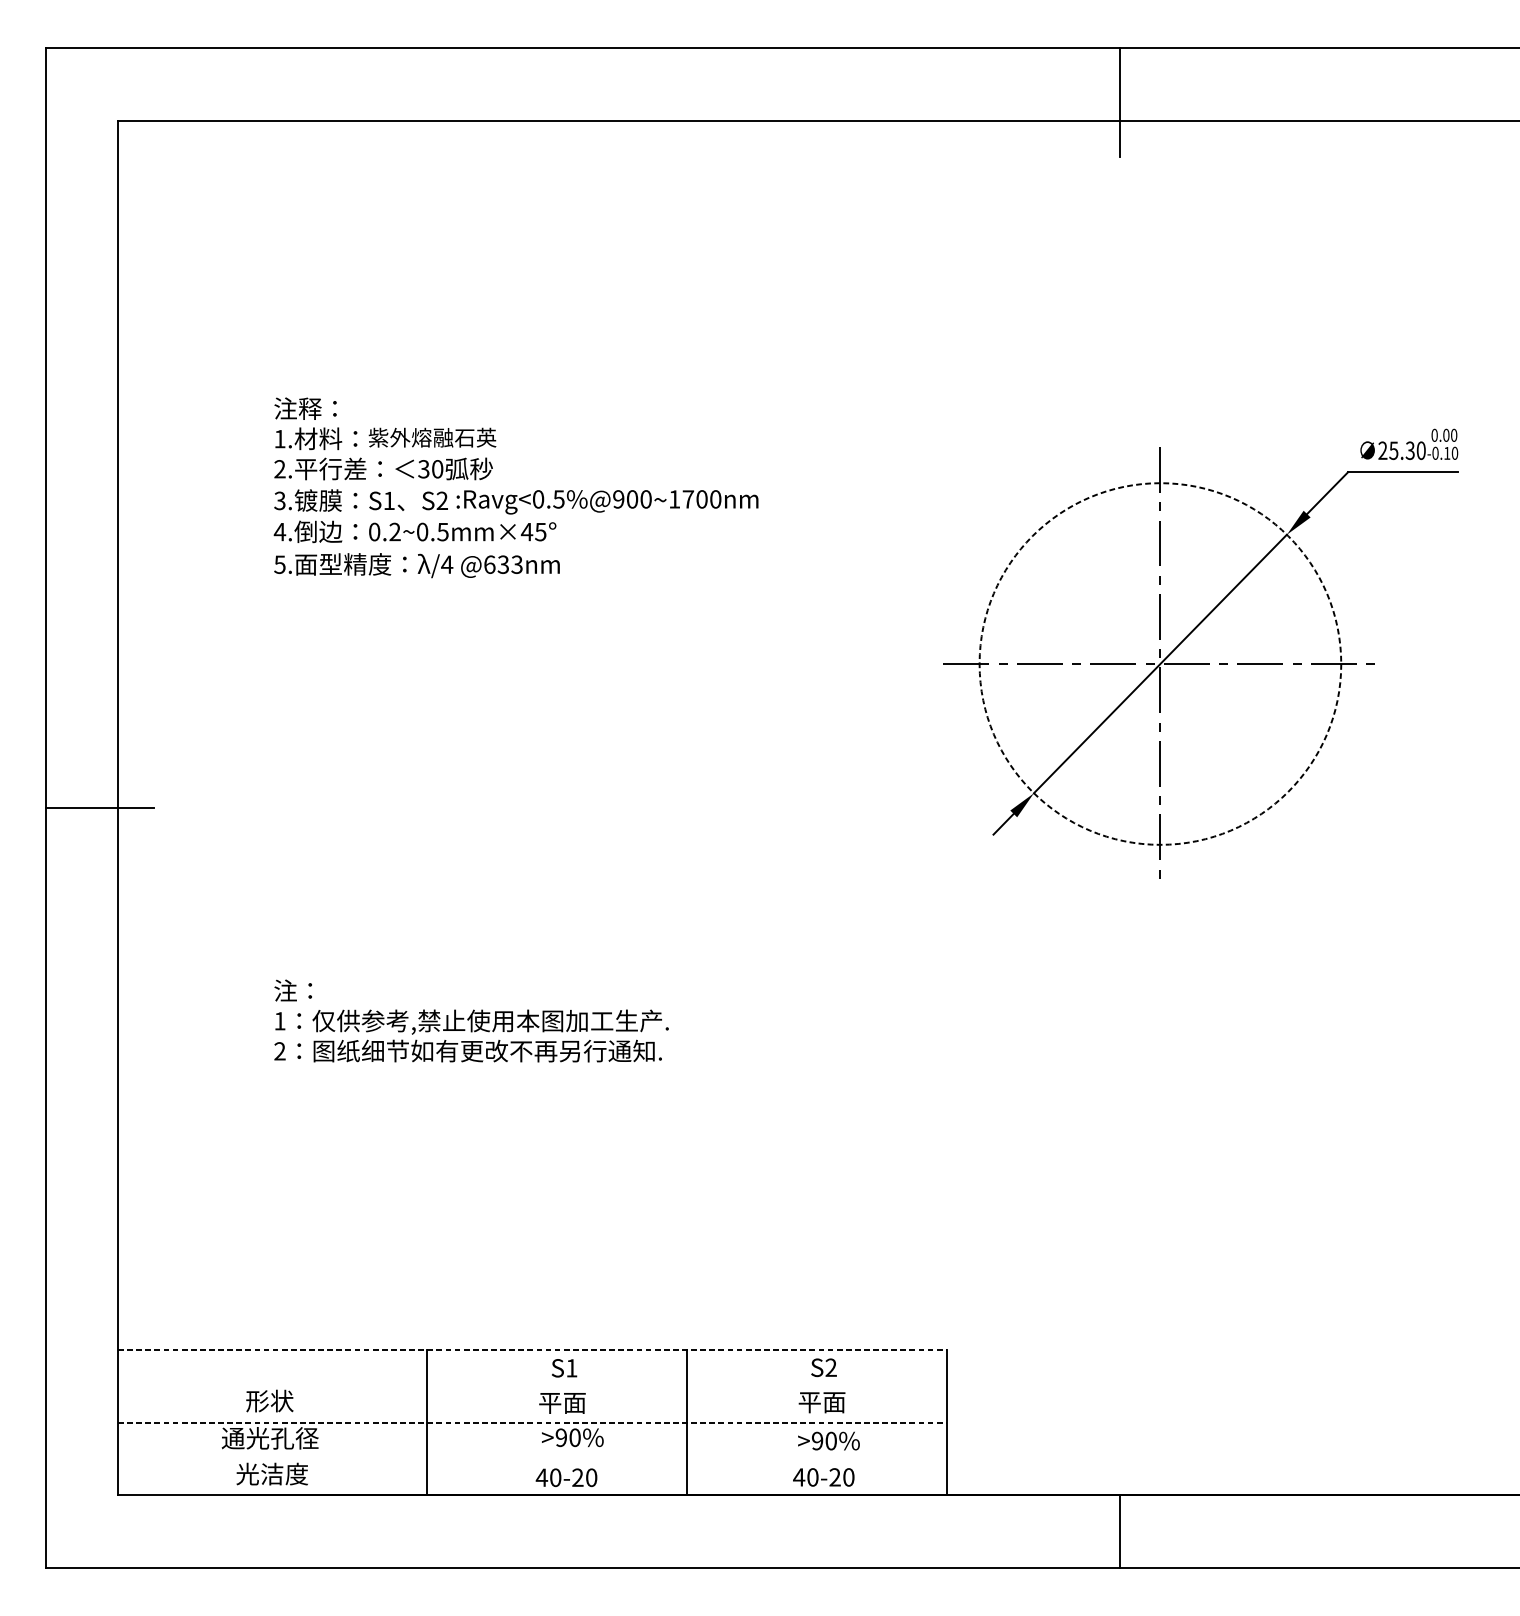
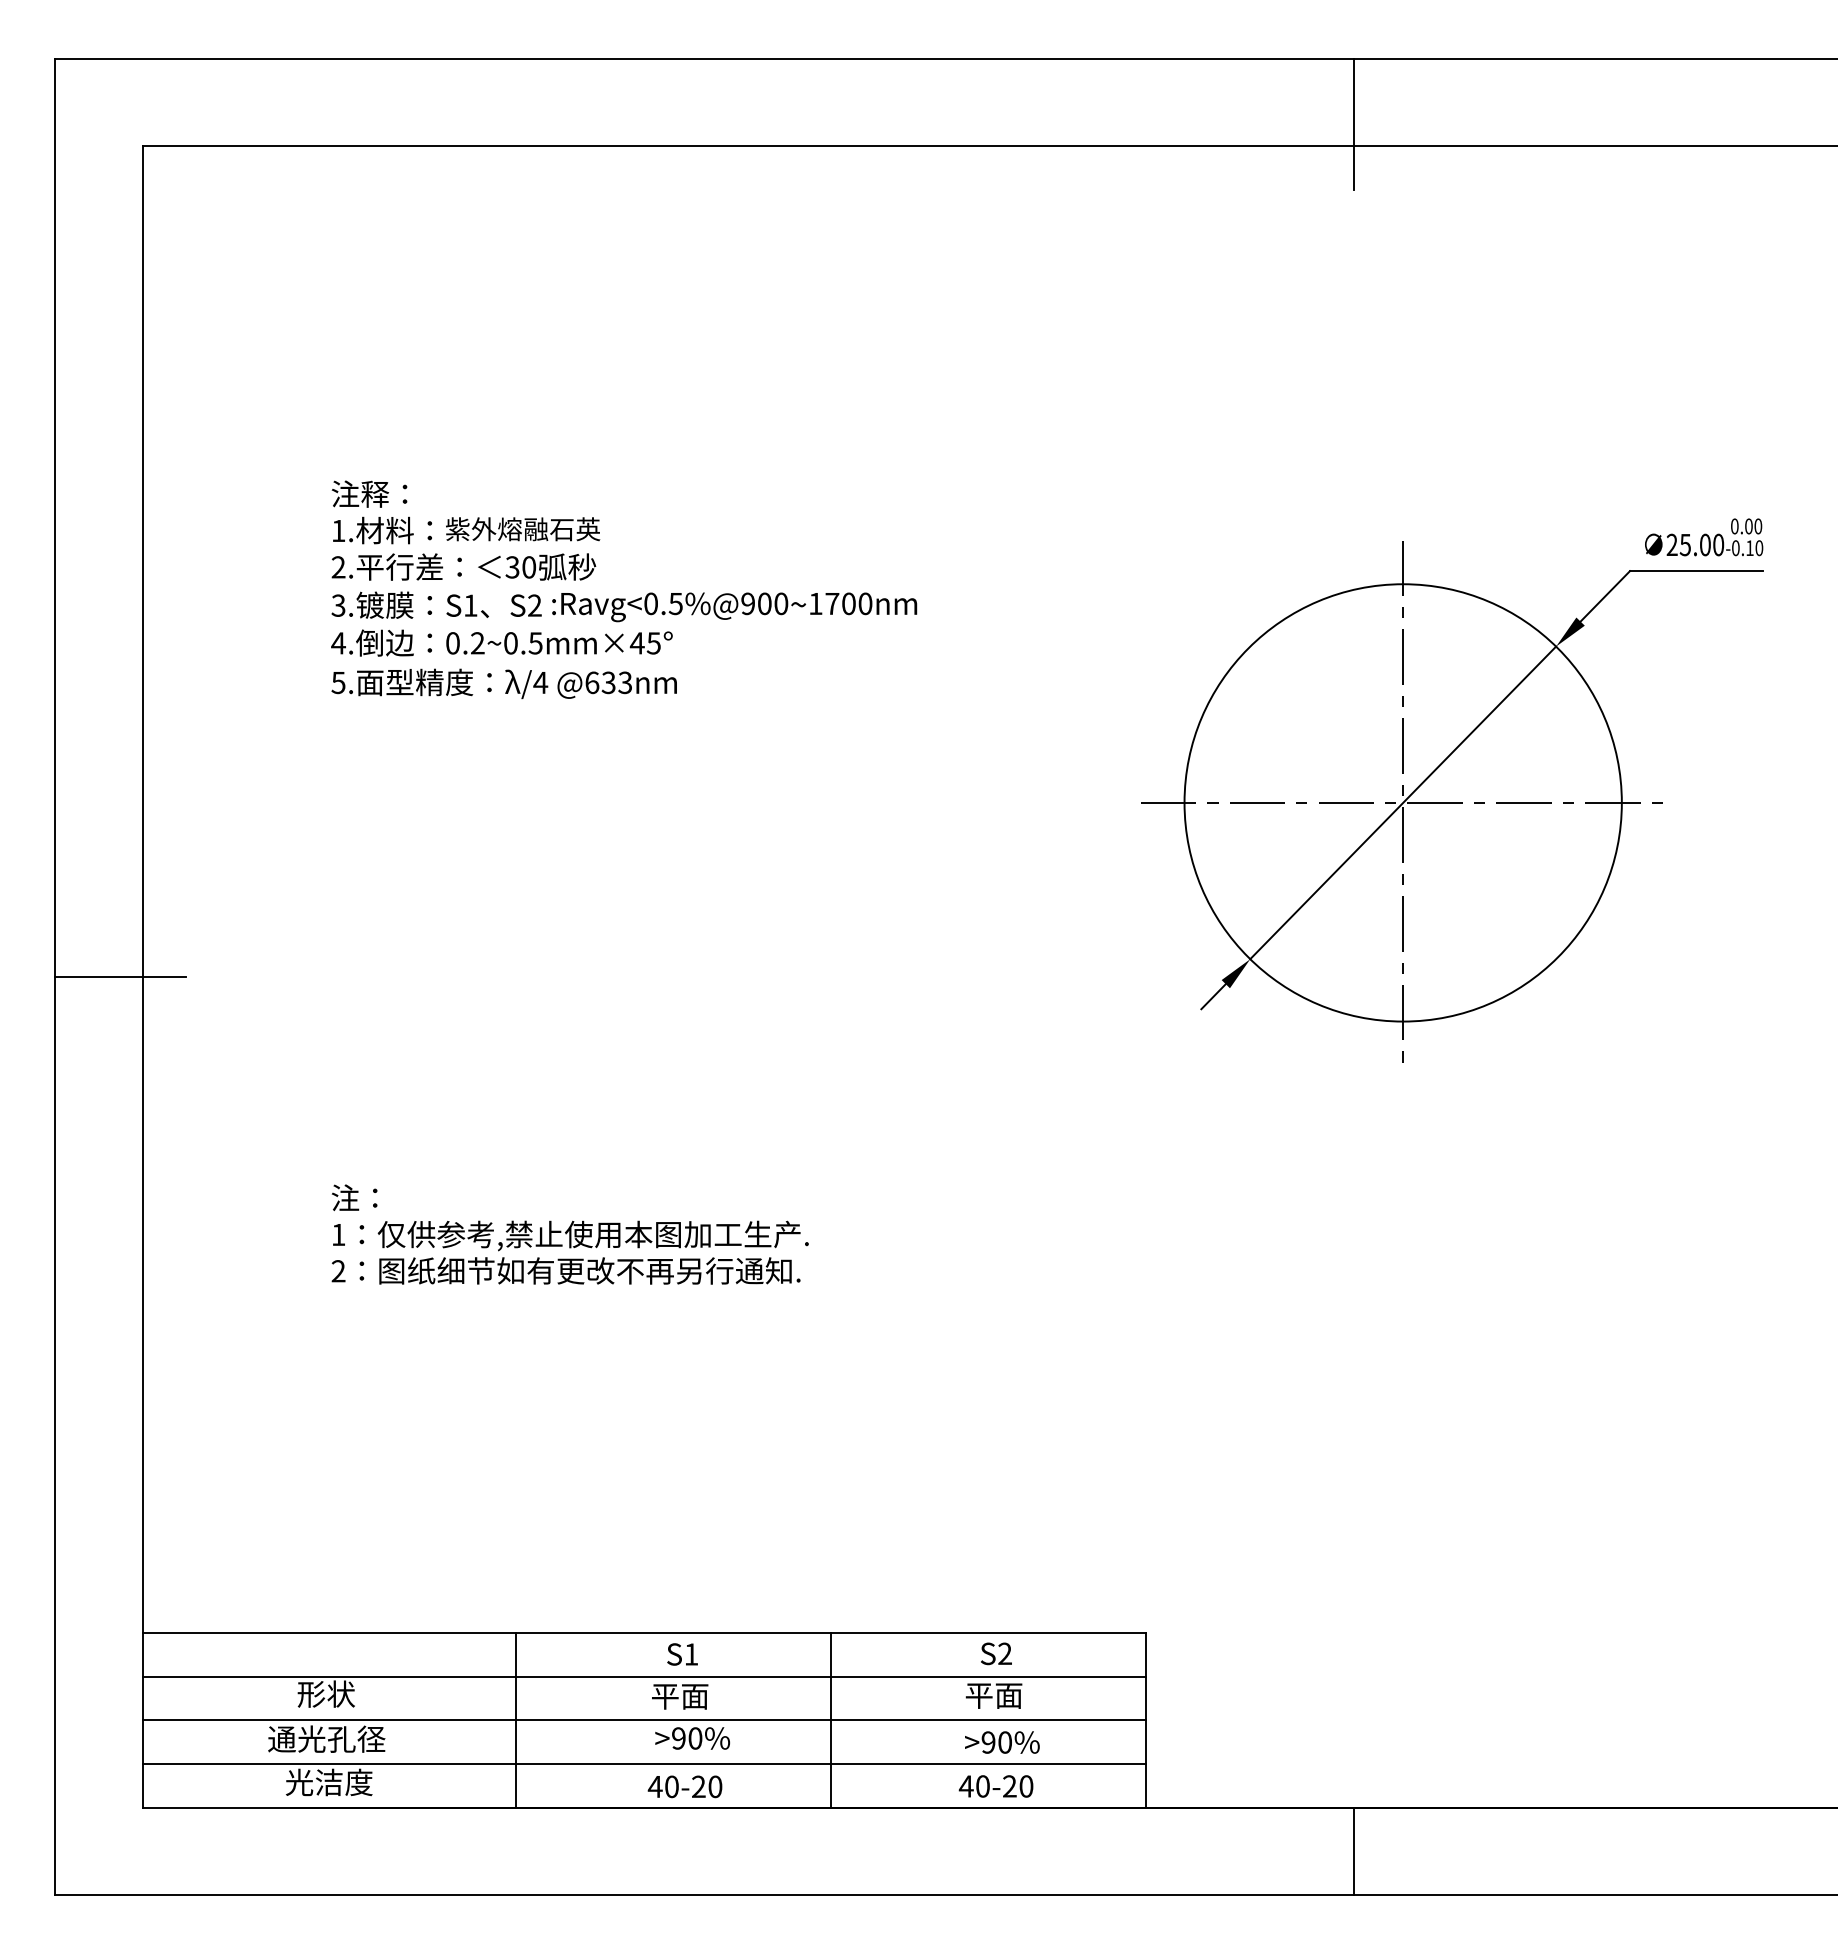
text: (1409, 451) -> (1704, 545), 25.30 -> 25.00
circle: (1159, 663) -> (1402, 802), dashed -> solid
line: (532, 1350) -> (644, 1632), dashed -> solid
line: (532, 1386) -> (643, 1676), added
line: (532, 1422) -> (644, 1720), dashed -> solid
line: (532, 1459) -> (643, 1764), added

